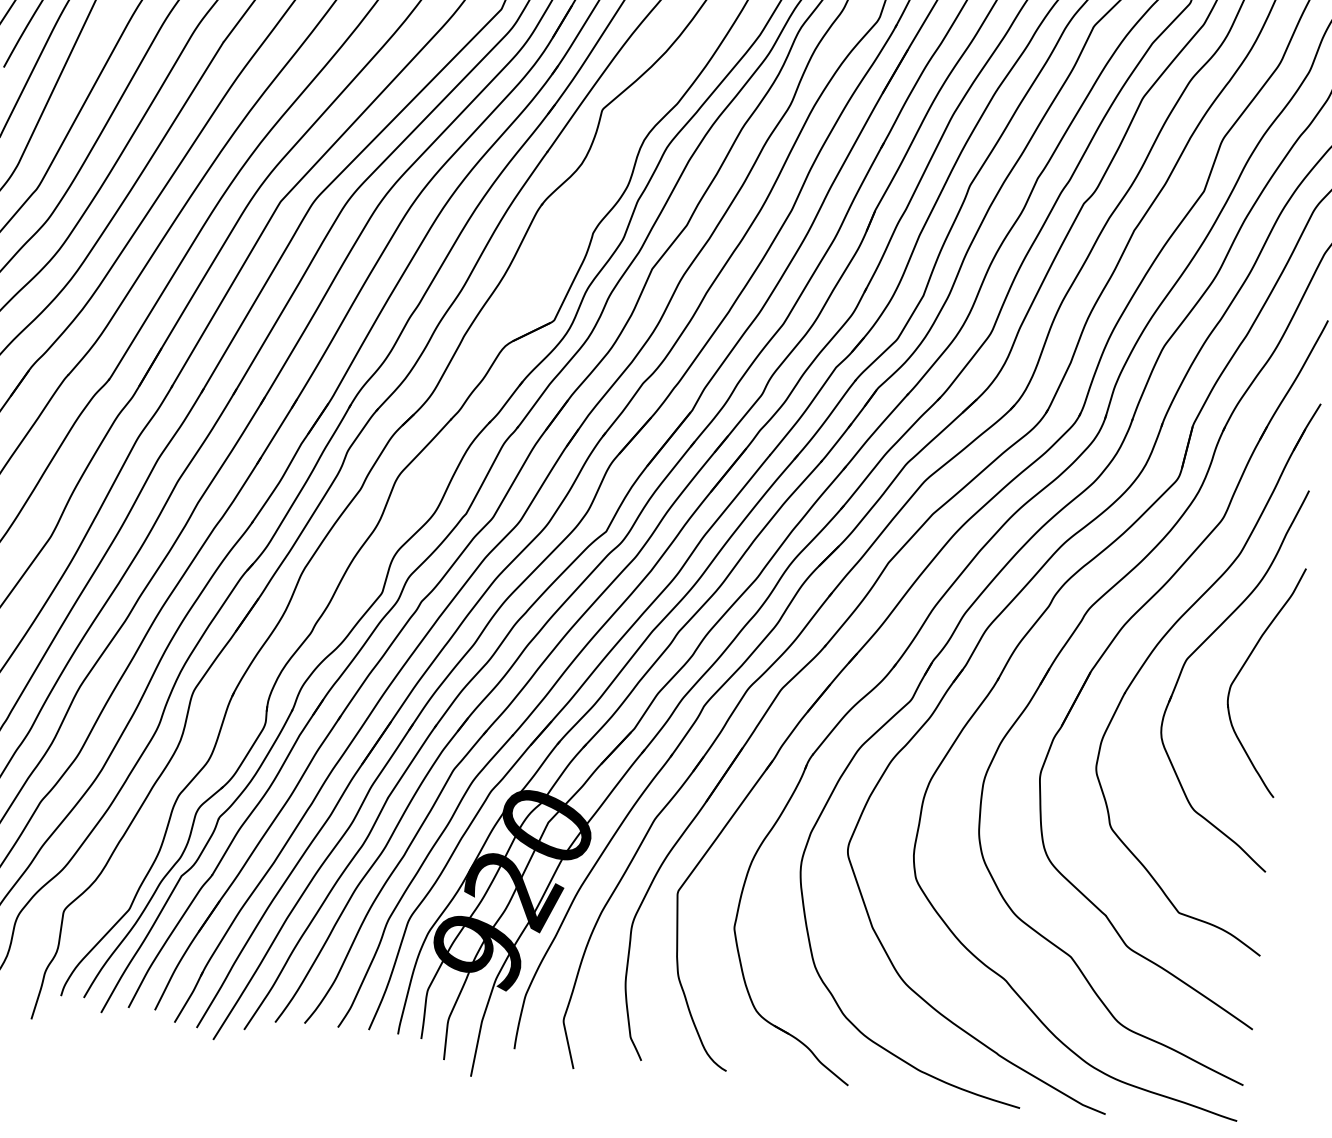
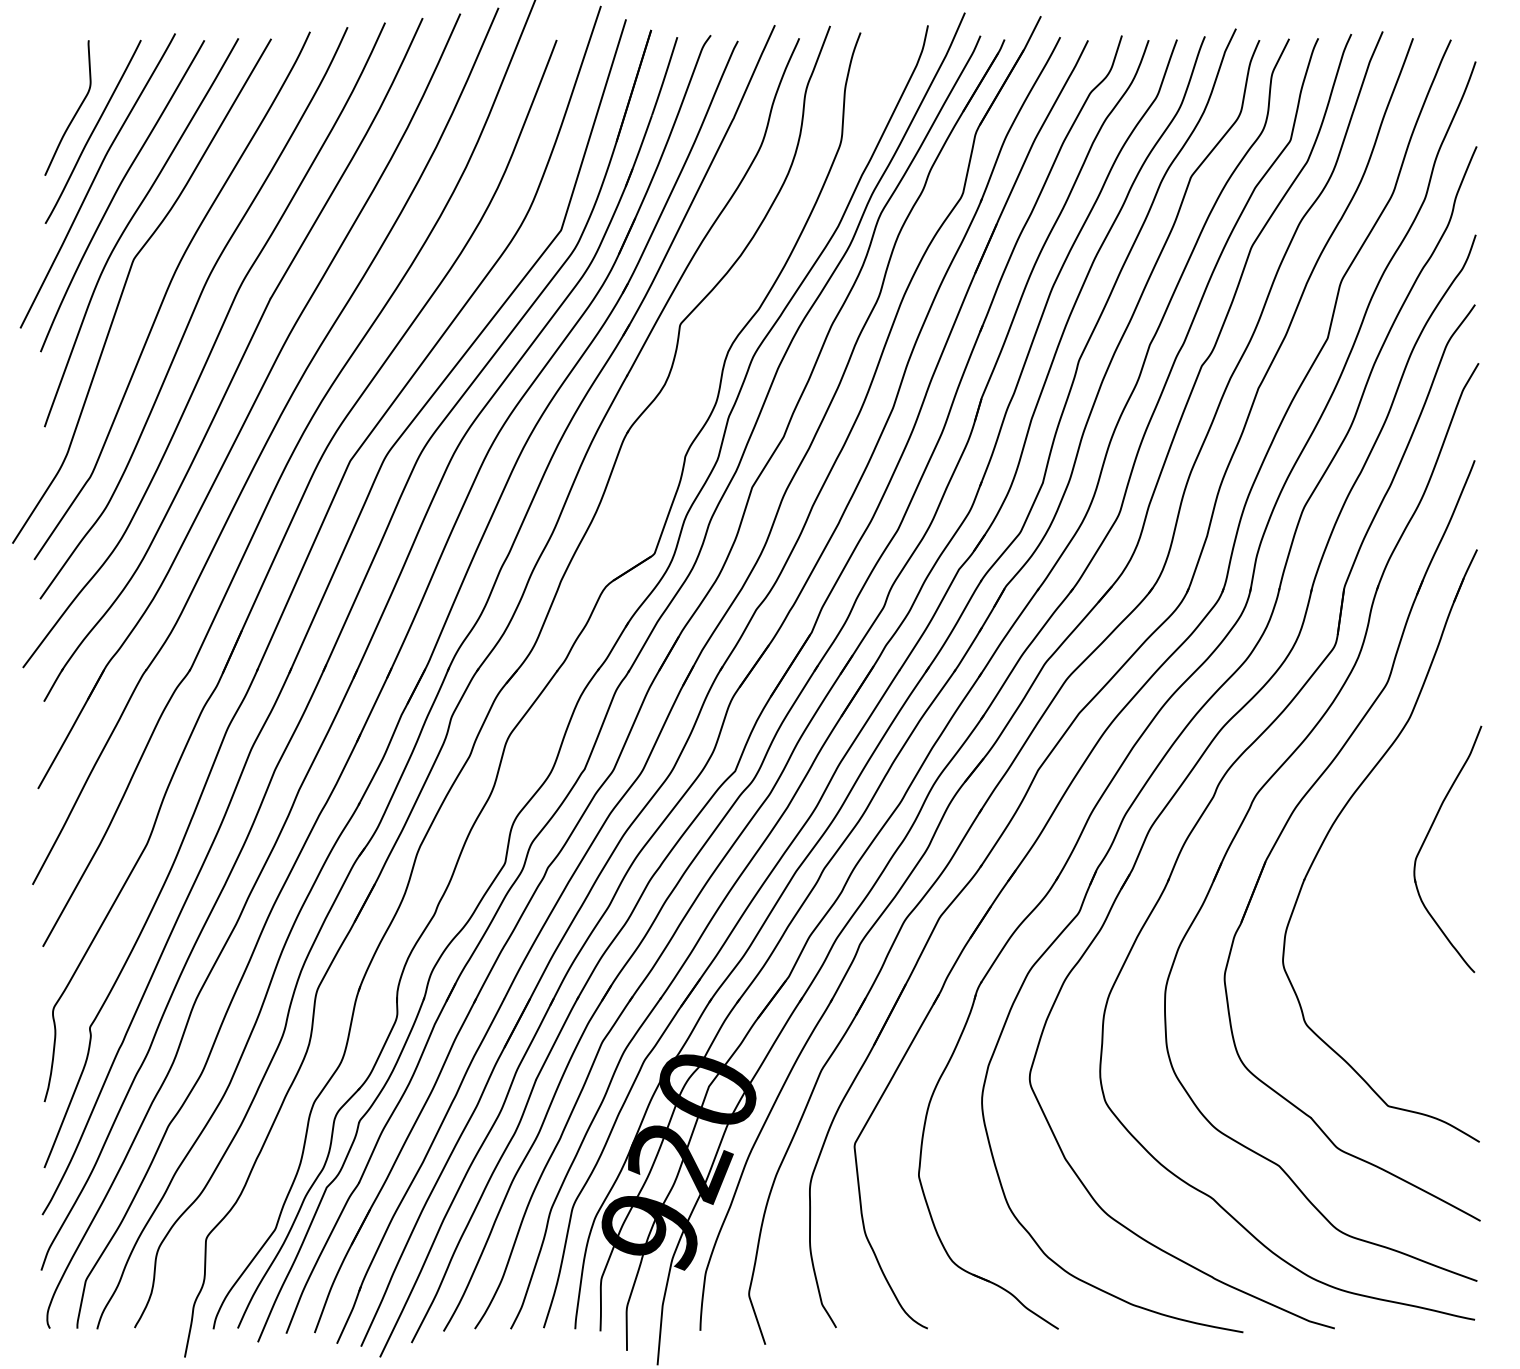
part: (1200, 647) -> (1378, 822), removed

